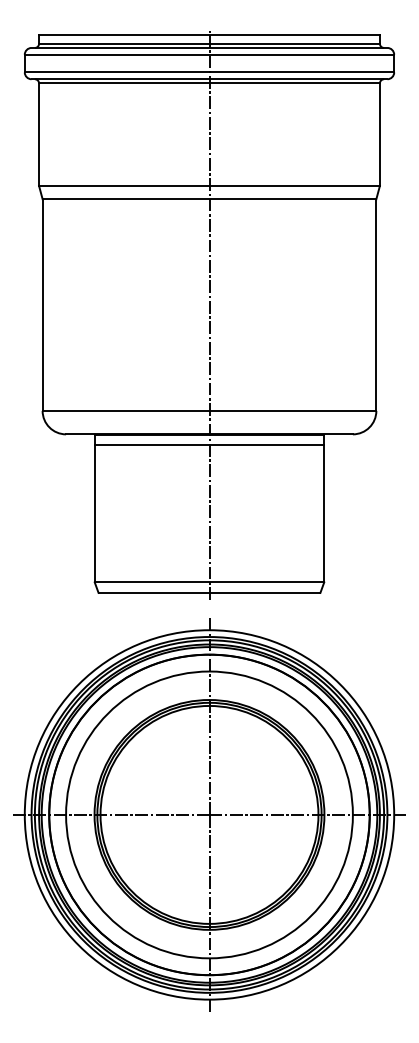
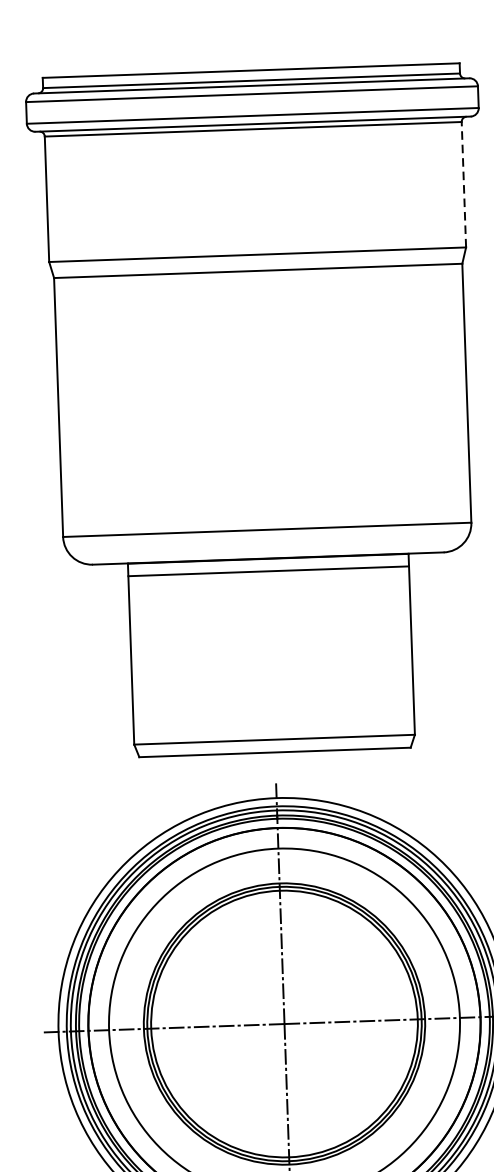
line: (379, 134) -> (463, 184), solid -> dashed
line: (209, 315) -> (263, 413), removed

